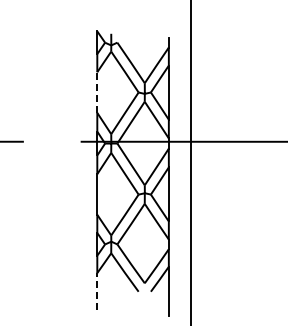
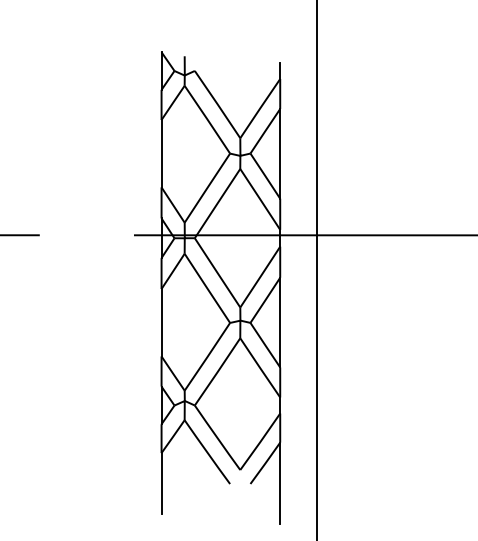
line: (97, 92) -> (161, 153), dashed -> solid
line: (97, 290) -> (161, 481), dashed -> solid

